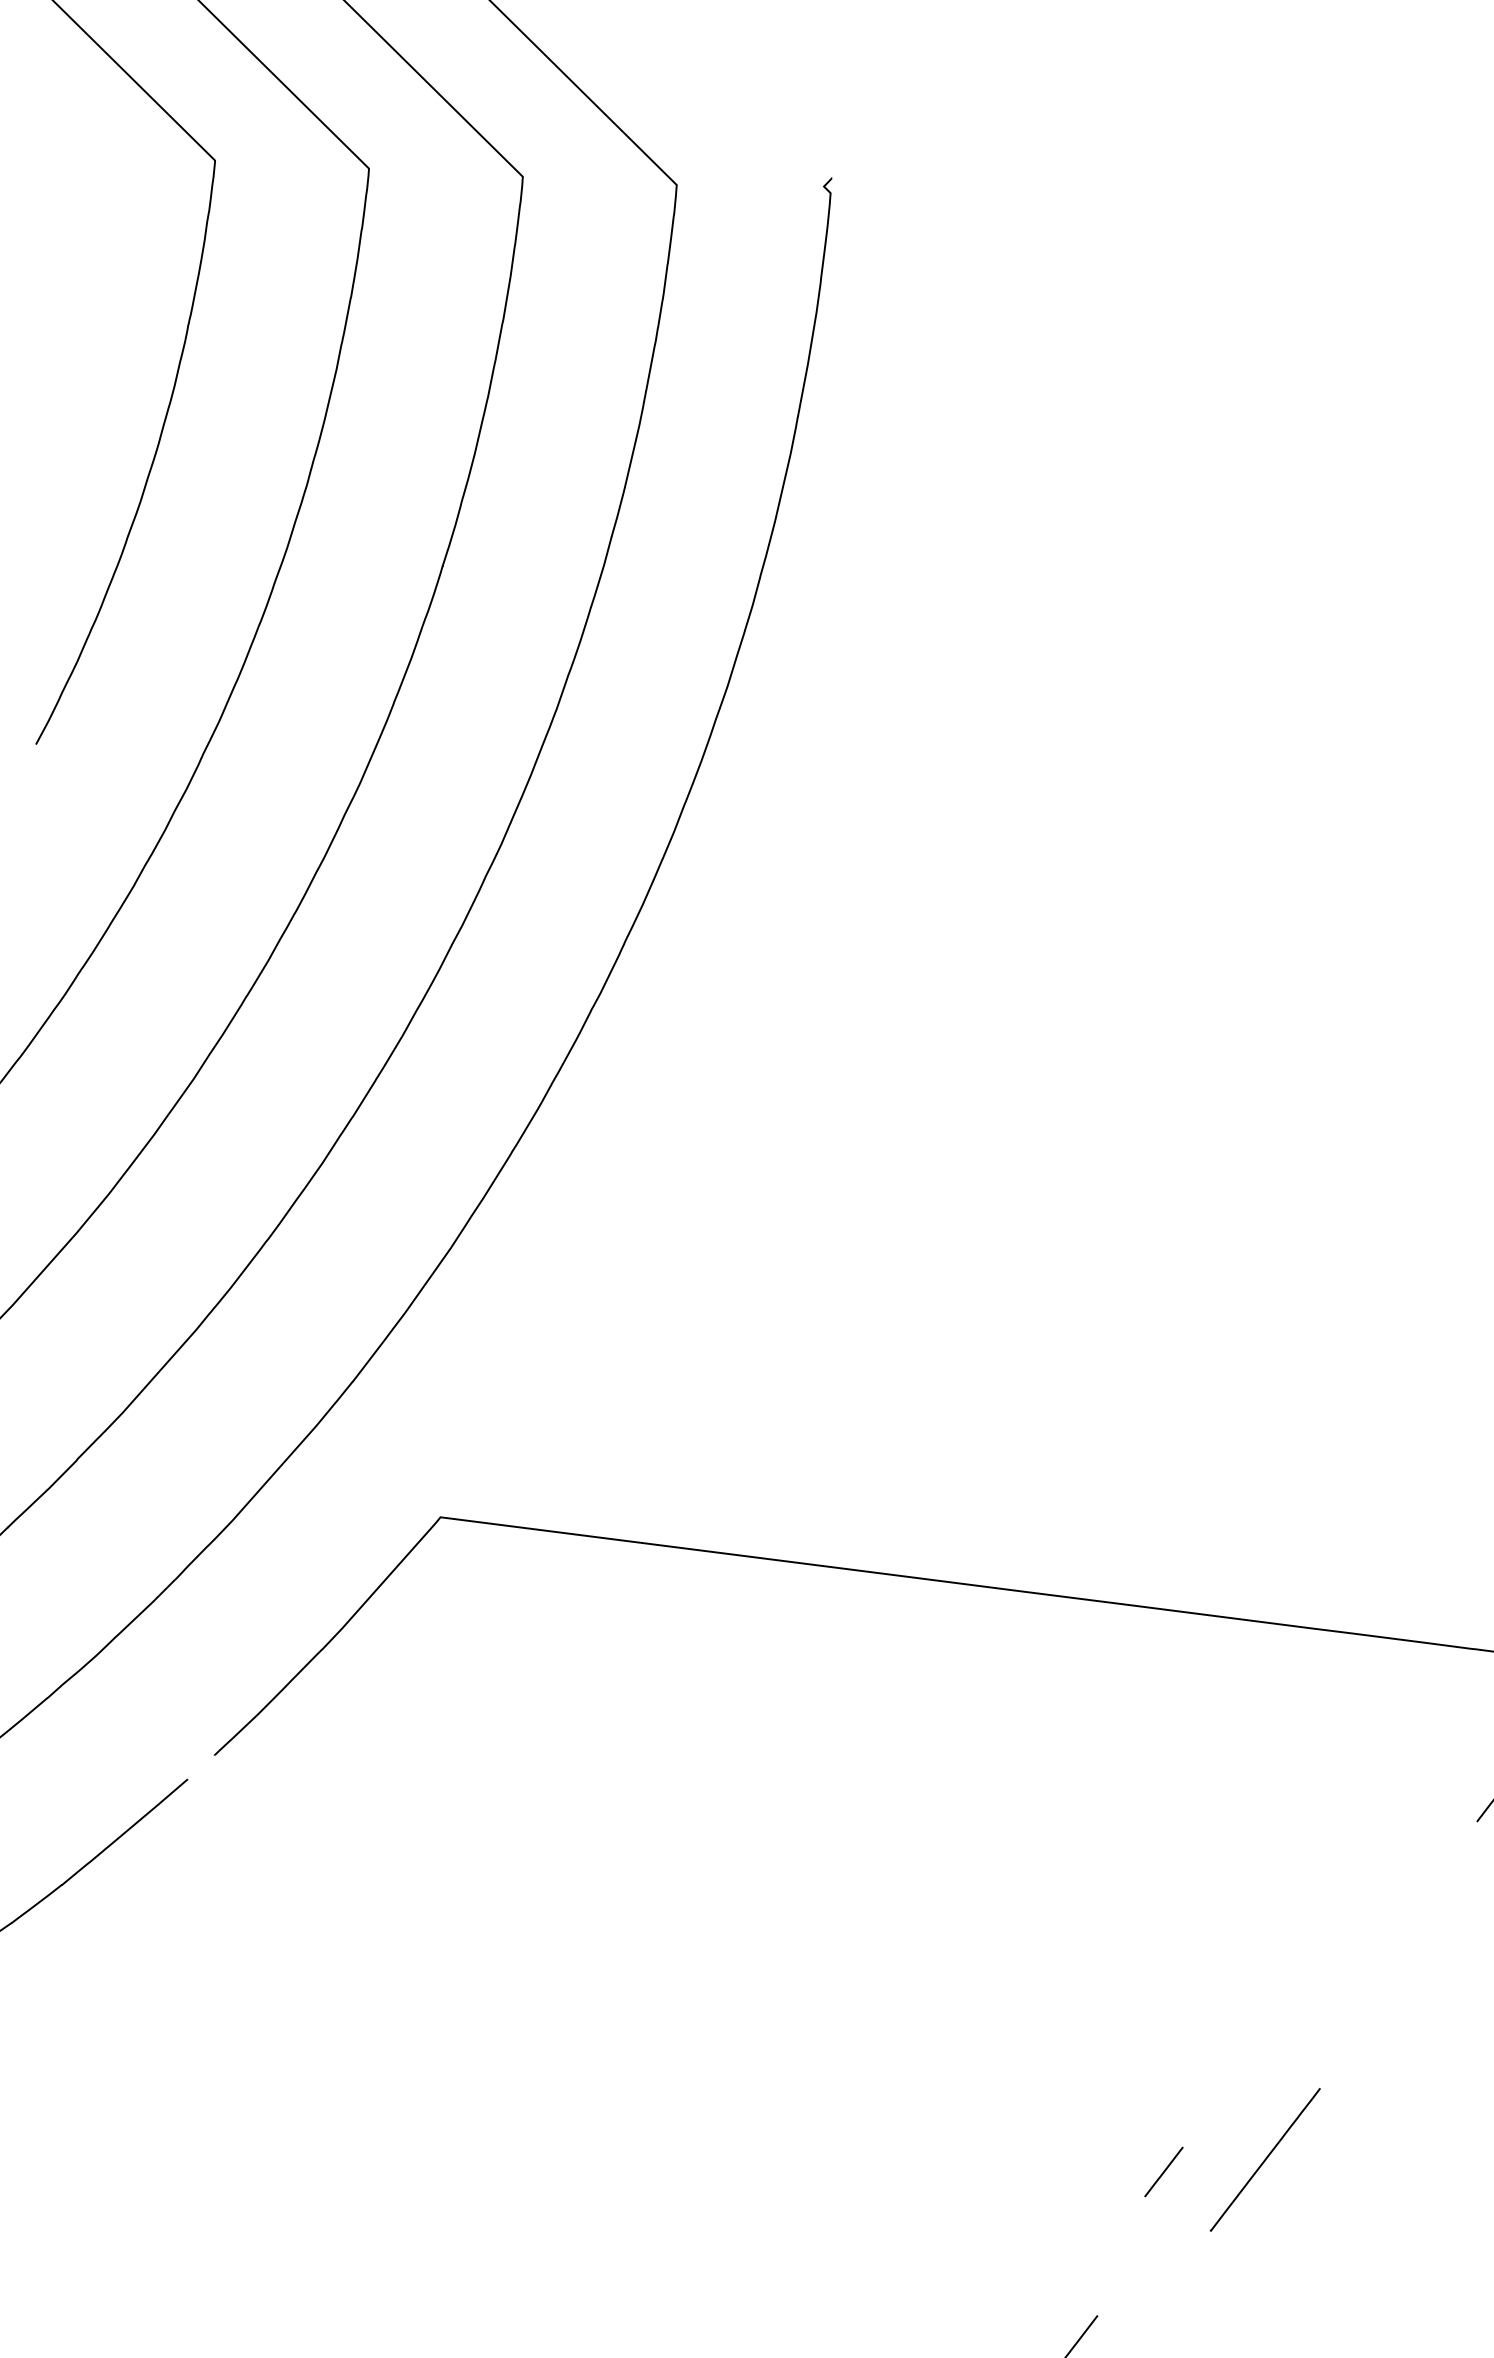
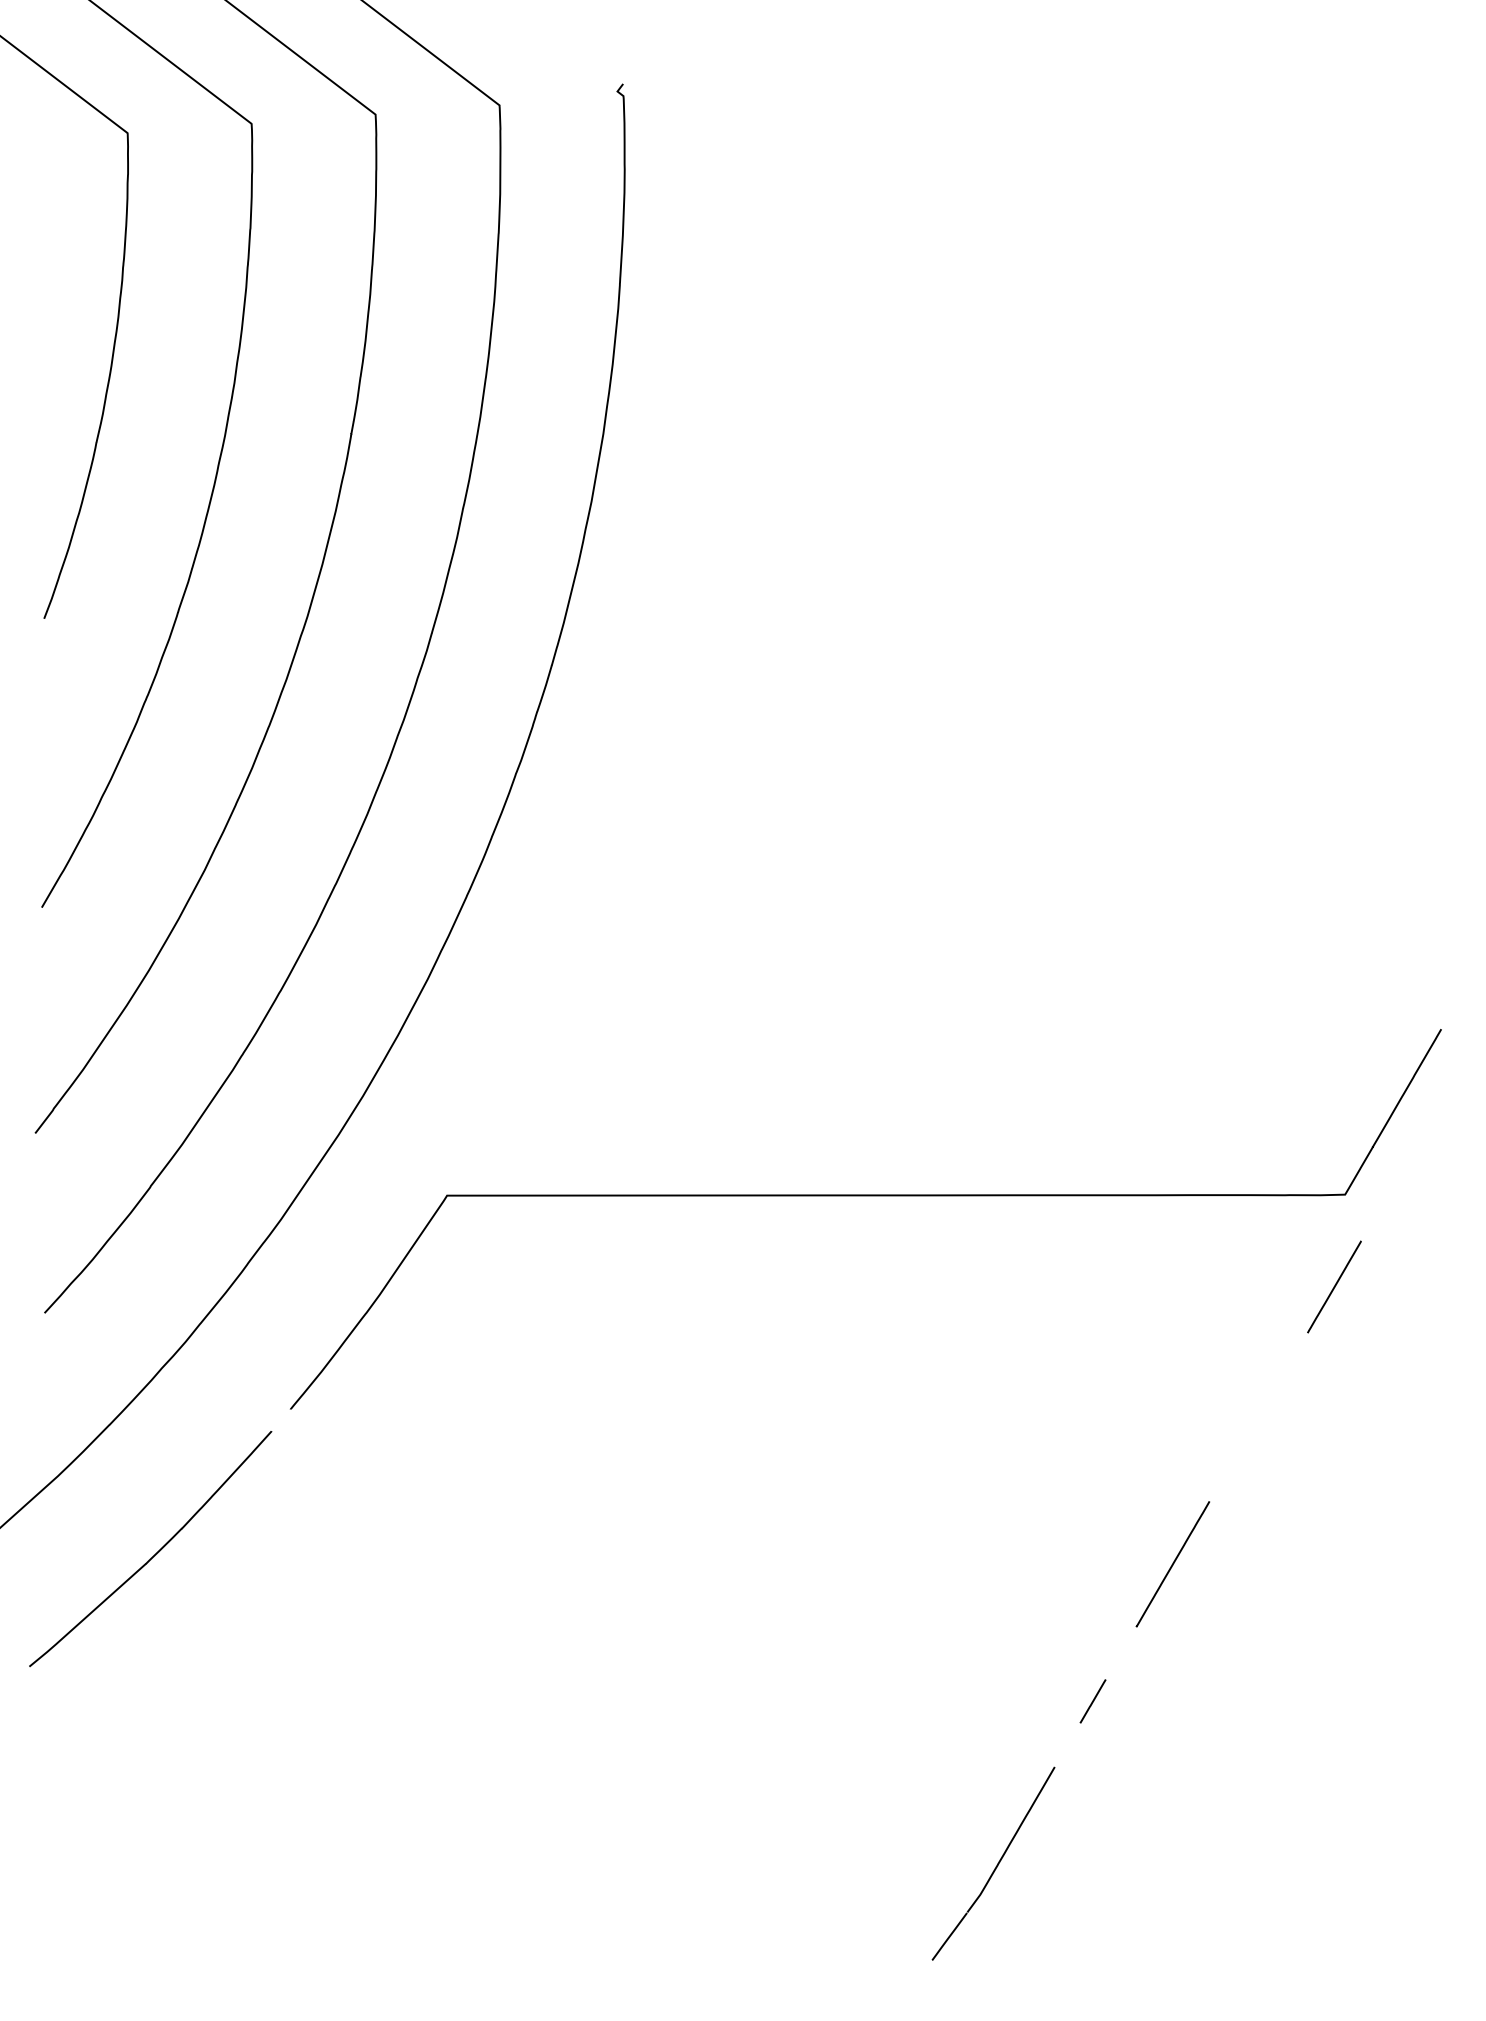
line: (1264, 2160) -> (1172, 1564), moved
line: (1163, 2172) -> (1092, 1701), moved

